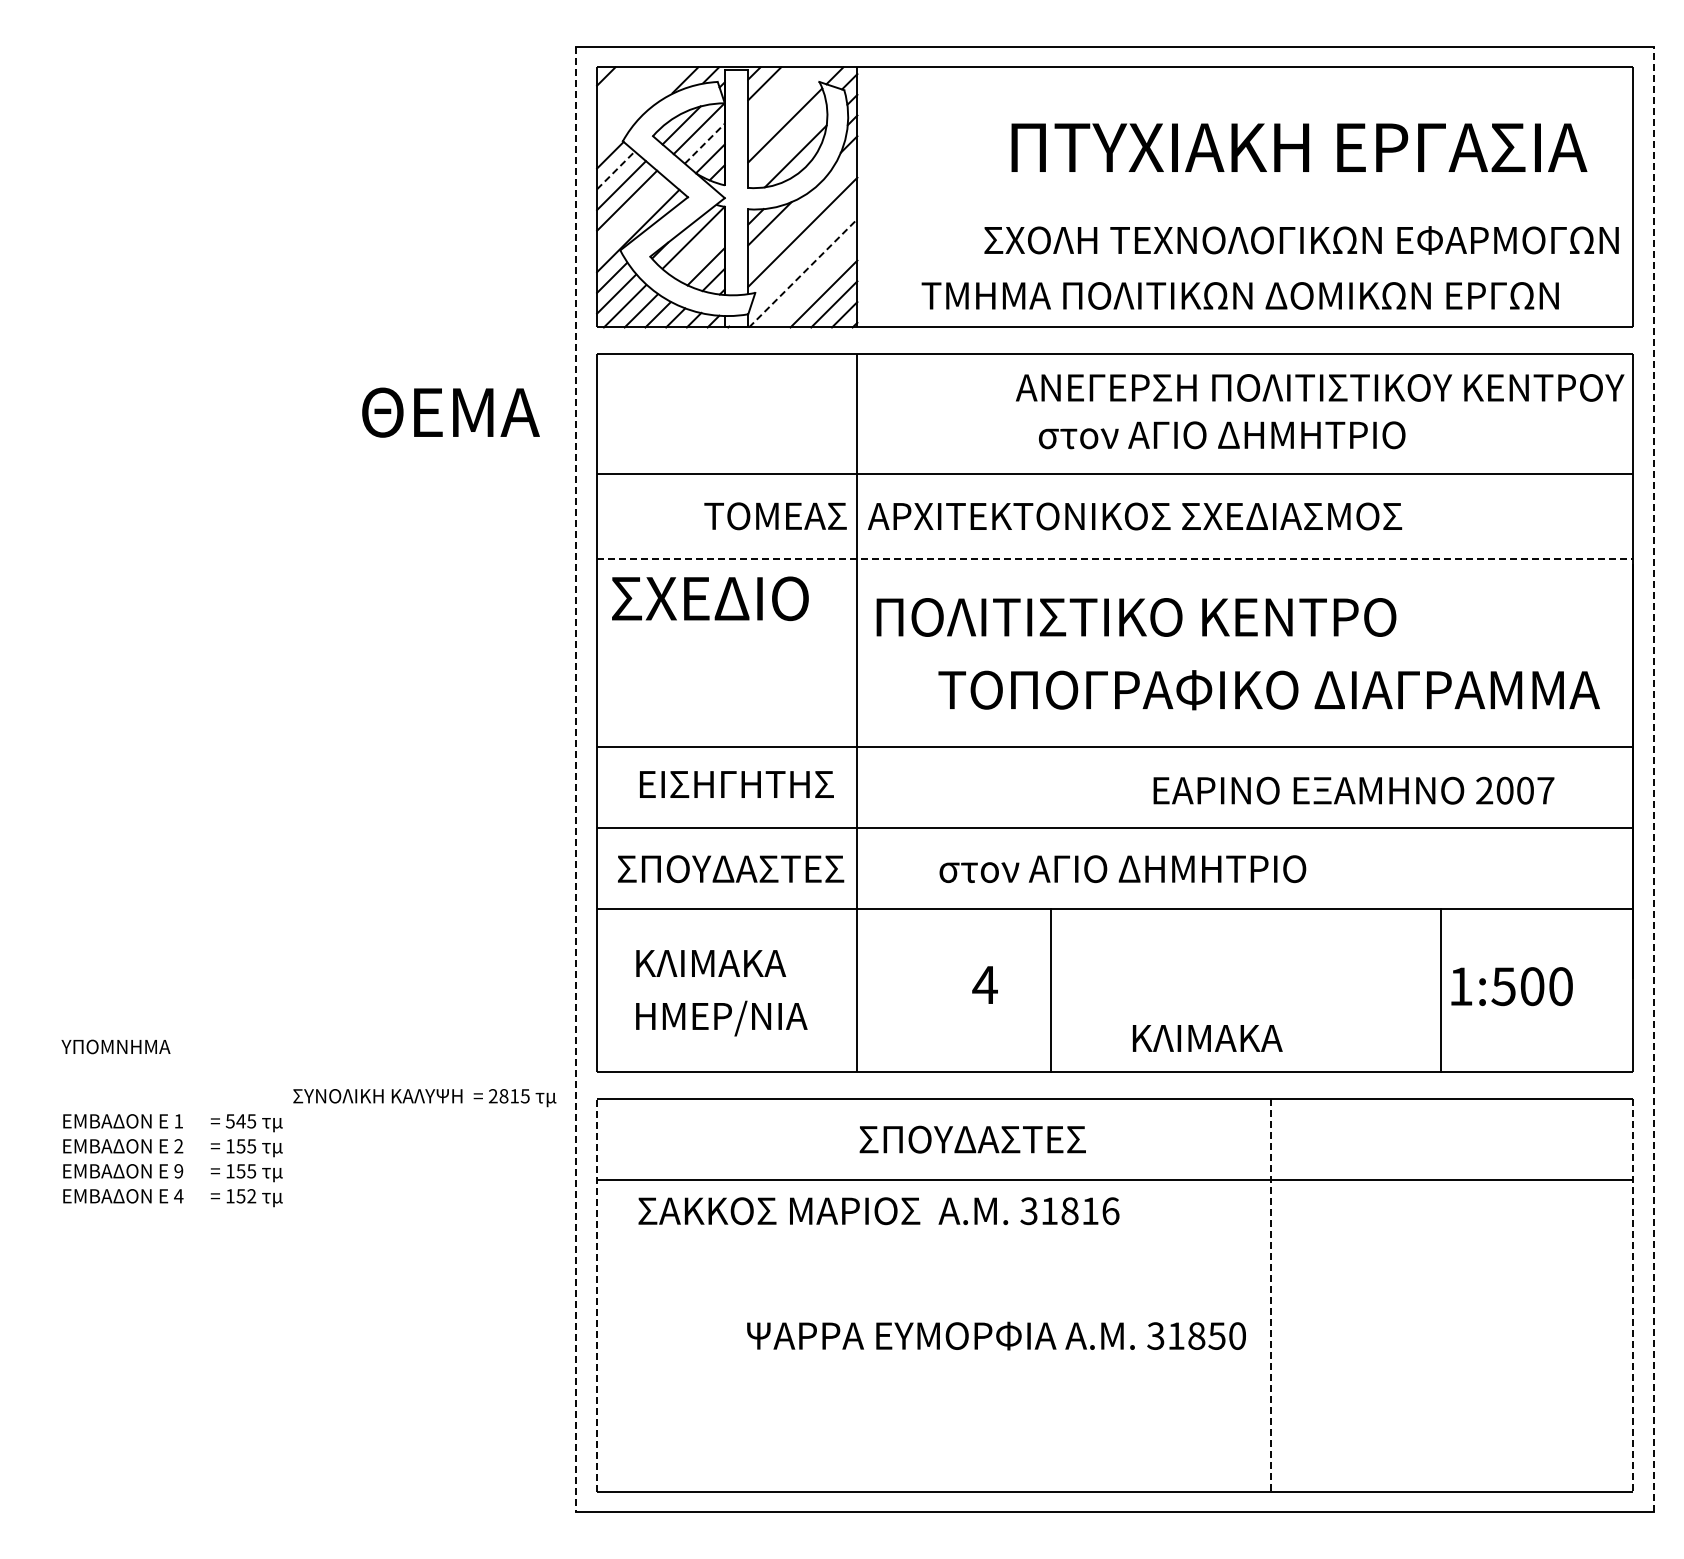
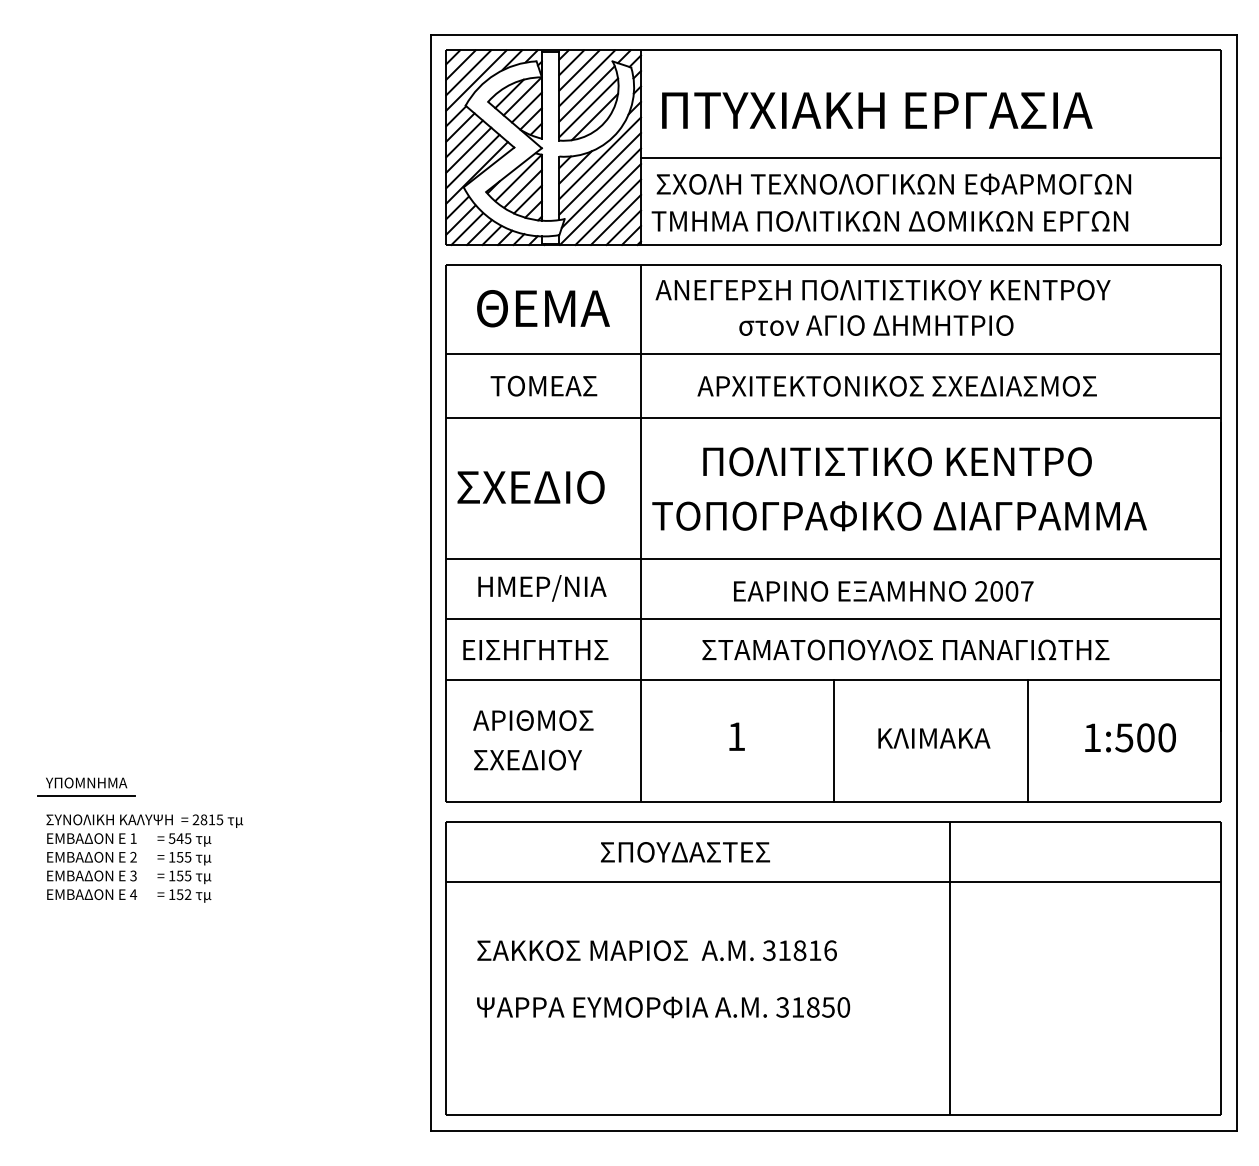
line: (616, 86) -> (460, 64), added
line: (774, 94) -> (579, 70), added
line: (626, 97) -> (468, 73), added
line: (785, 104) -> (587, 78), added
line: (637, 107) -> (476, 80), added
line: (705, 143) -> (527, 107), dashed -> solid
line: (787, 143) -> (588, 107), added
text: (1299, 147) -> (877, 110), moved
line: (615, 170) -> (460, 127), dashed -> solid
line: (1245, 210) -> (931, 157), added
line: (802, 211) -> (599, 158), added
line: (632, 215) -> (472, 161), added
text: (1301, 240) -> (893, 184), moved
line: (804, 251) -> (601, 188), added
line: (699, 252) -> (522, 188), added
line: (803, 273) -> (600, 204), dashed -> solid
line: (813, 283) -> (608, 212), added
text: (1239, 295) -> (889, 221), moved
text: (1320, 387) -> (883, 289), moved
text: (450, 412) -> (543, 308), moved
text: (1222, 435) -> (876, 325), moved
text: (775, 516) -> (543, 386), moved
text: (1135, 516) -> (897, 386), moved
line: (1115, 558) -> (834, 417), dashed -> solid
text: (710, 598) -> (531, 487), moved
text: (1136, 617) -> (897, 461), moved
text: (1268, 690) -> (899, 516), moved
line: (576, 779) -> (430, 583), dashed -> solid
line: (1654, 779) -> (1237, 583), dashed -> solid
text: (738, 786) -> (552, 588), ΕΙΣΗΓΗΤΗΣ -> ΗΜΕΡ/ΝΙΑ
text: (1353, 790) -> (883, 591), moved
text: (730, 869) -> (546, 650), ΣΠΟΥΔΑΣΤΕΣ -> ΕΙΣΗΓΗΤΗΣ
text: (1211, 869) -> (905, 650), στον ΑΓΙΟ ΔΗΜΗΤΡΙΟ -> ΣΤΑΜΑΤΟΠΟΥΛΟΣ ΠΑΝΑΓΙΩΤΗΣ
text: (713, 963) -> (533, 720), ΚΛΙΜΑΚΑ -> ΑΡΙΘΜΟΣ
text: (984, 984) -> (736, 736), 4 -> 1
line: (1051, 989) -> (834, 740), moved
line: (1440, 989) -> (1028, 740), moved
text: (720, 1018) -> (538, 761), ΗΜΕΡ/ΝΙΑ -> ΣΧΕΔΙΟΥ
text: (1207, 1038) -> (934, 738), moved
line: (115, 1063) -> (86, 795), added
text: (424, 1098) -> (144, 821), moved
text: (972, 1139) -> (685, 852), moved
text: (178, 1171) -> (133, 876), 9 -> 3
text: (878, 1211) -> (656, 950), moved
line: (597, 1294) -> (446, 968), dashed -> solid
line: (1270, 1295) -> (949, 968), dashed -> solid
line: (1633, 1295) -> (1221, 968), dashed -> solid
text: (996, 1335) -> (663, 1007), moved

